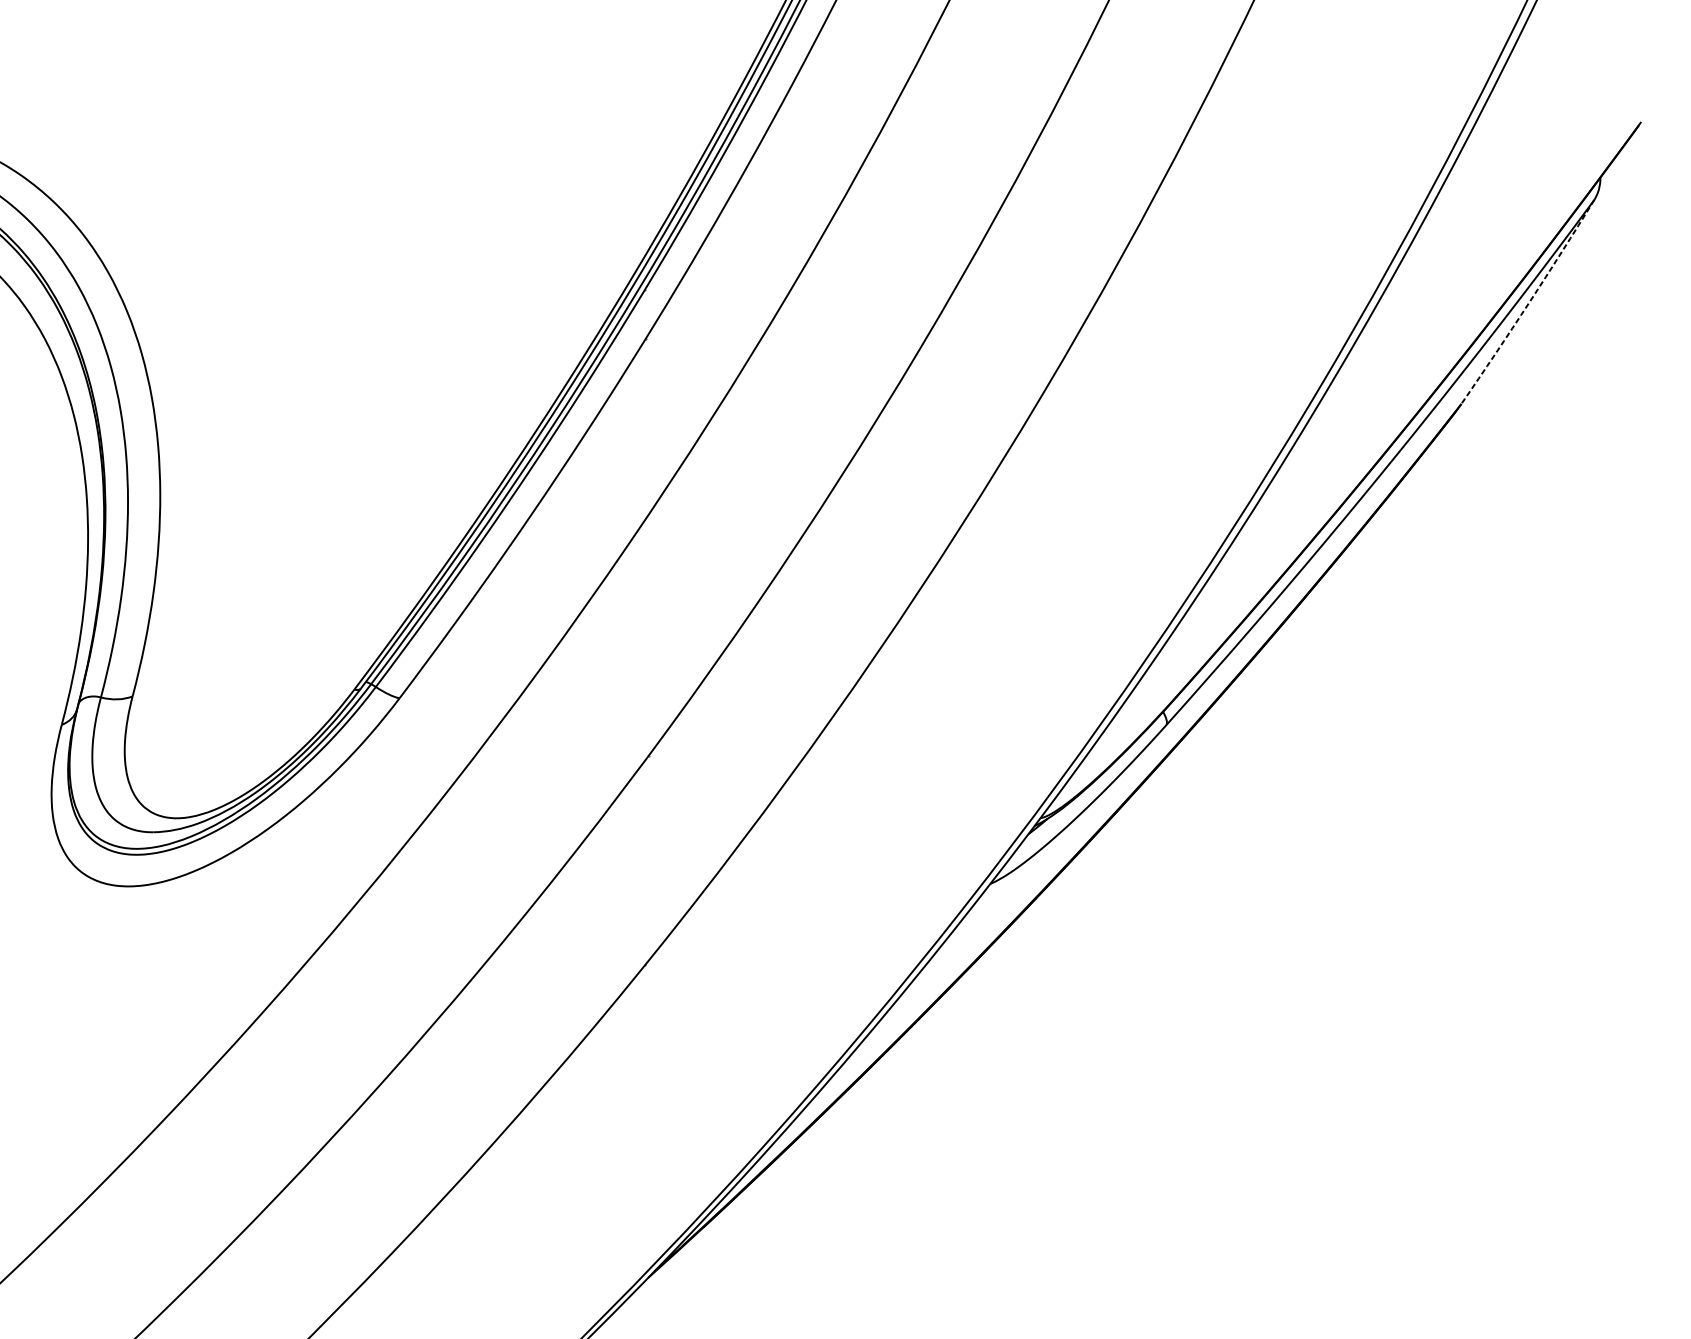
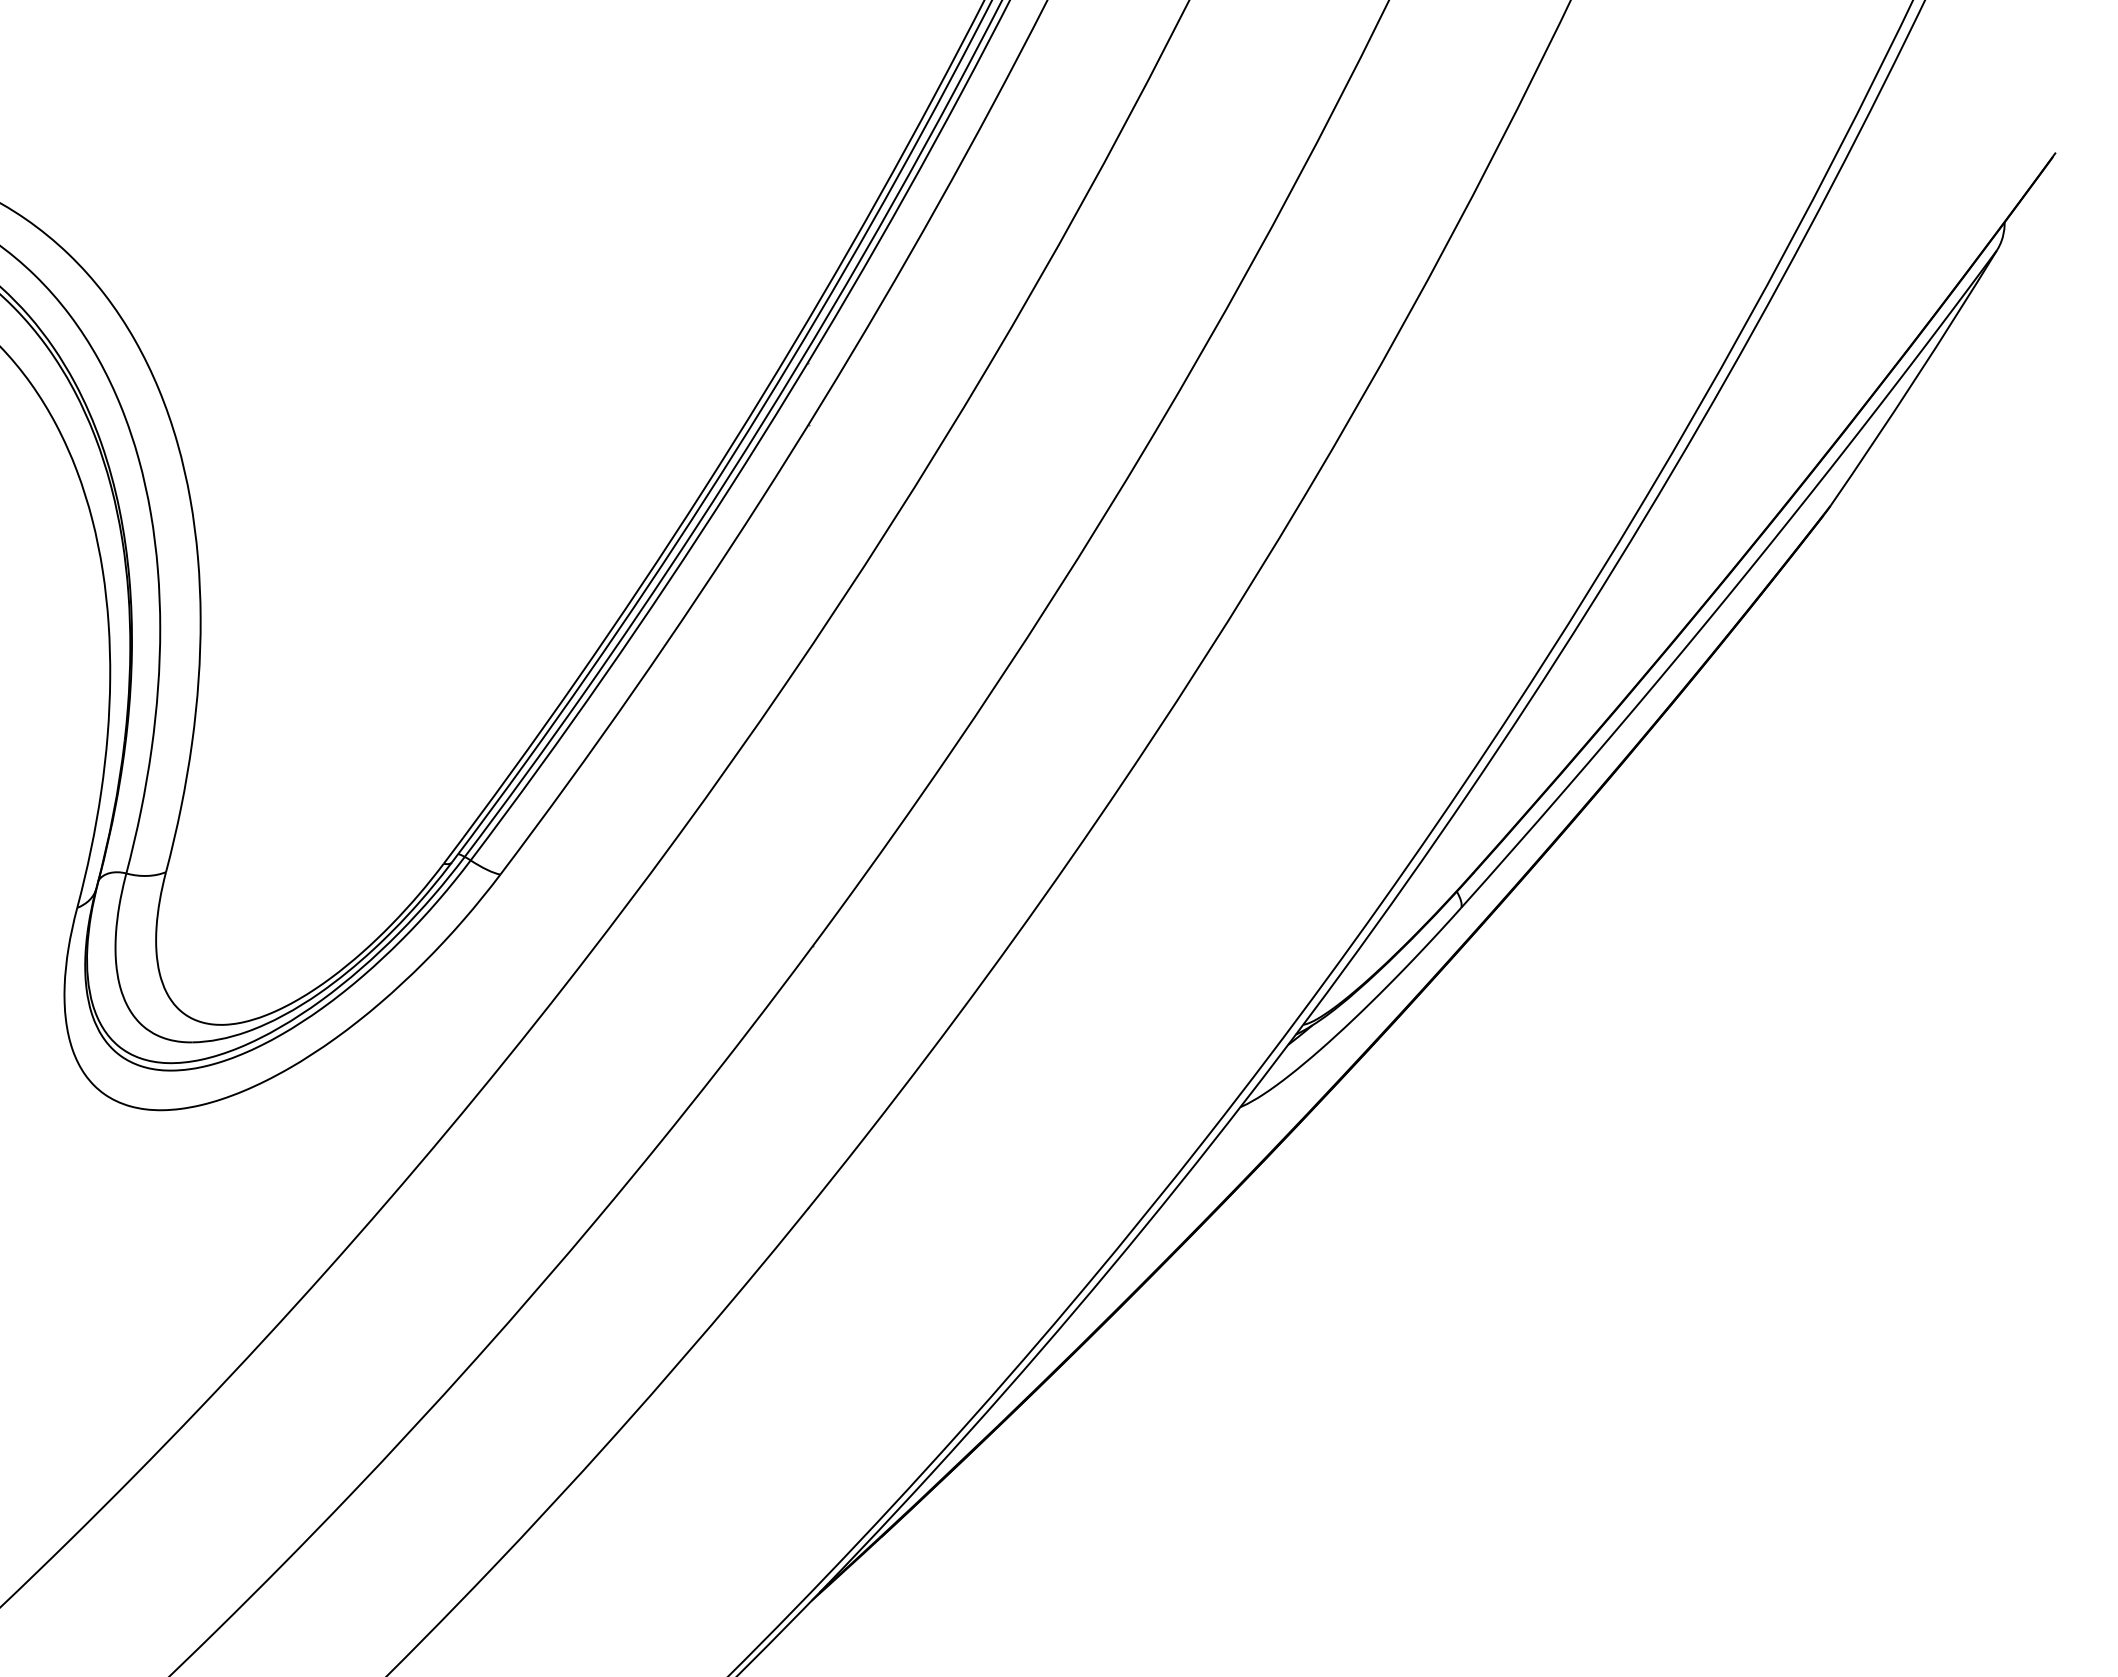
arc: (1529, 303) -> (1915, 379), dashed -> solid

